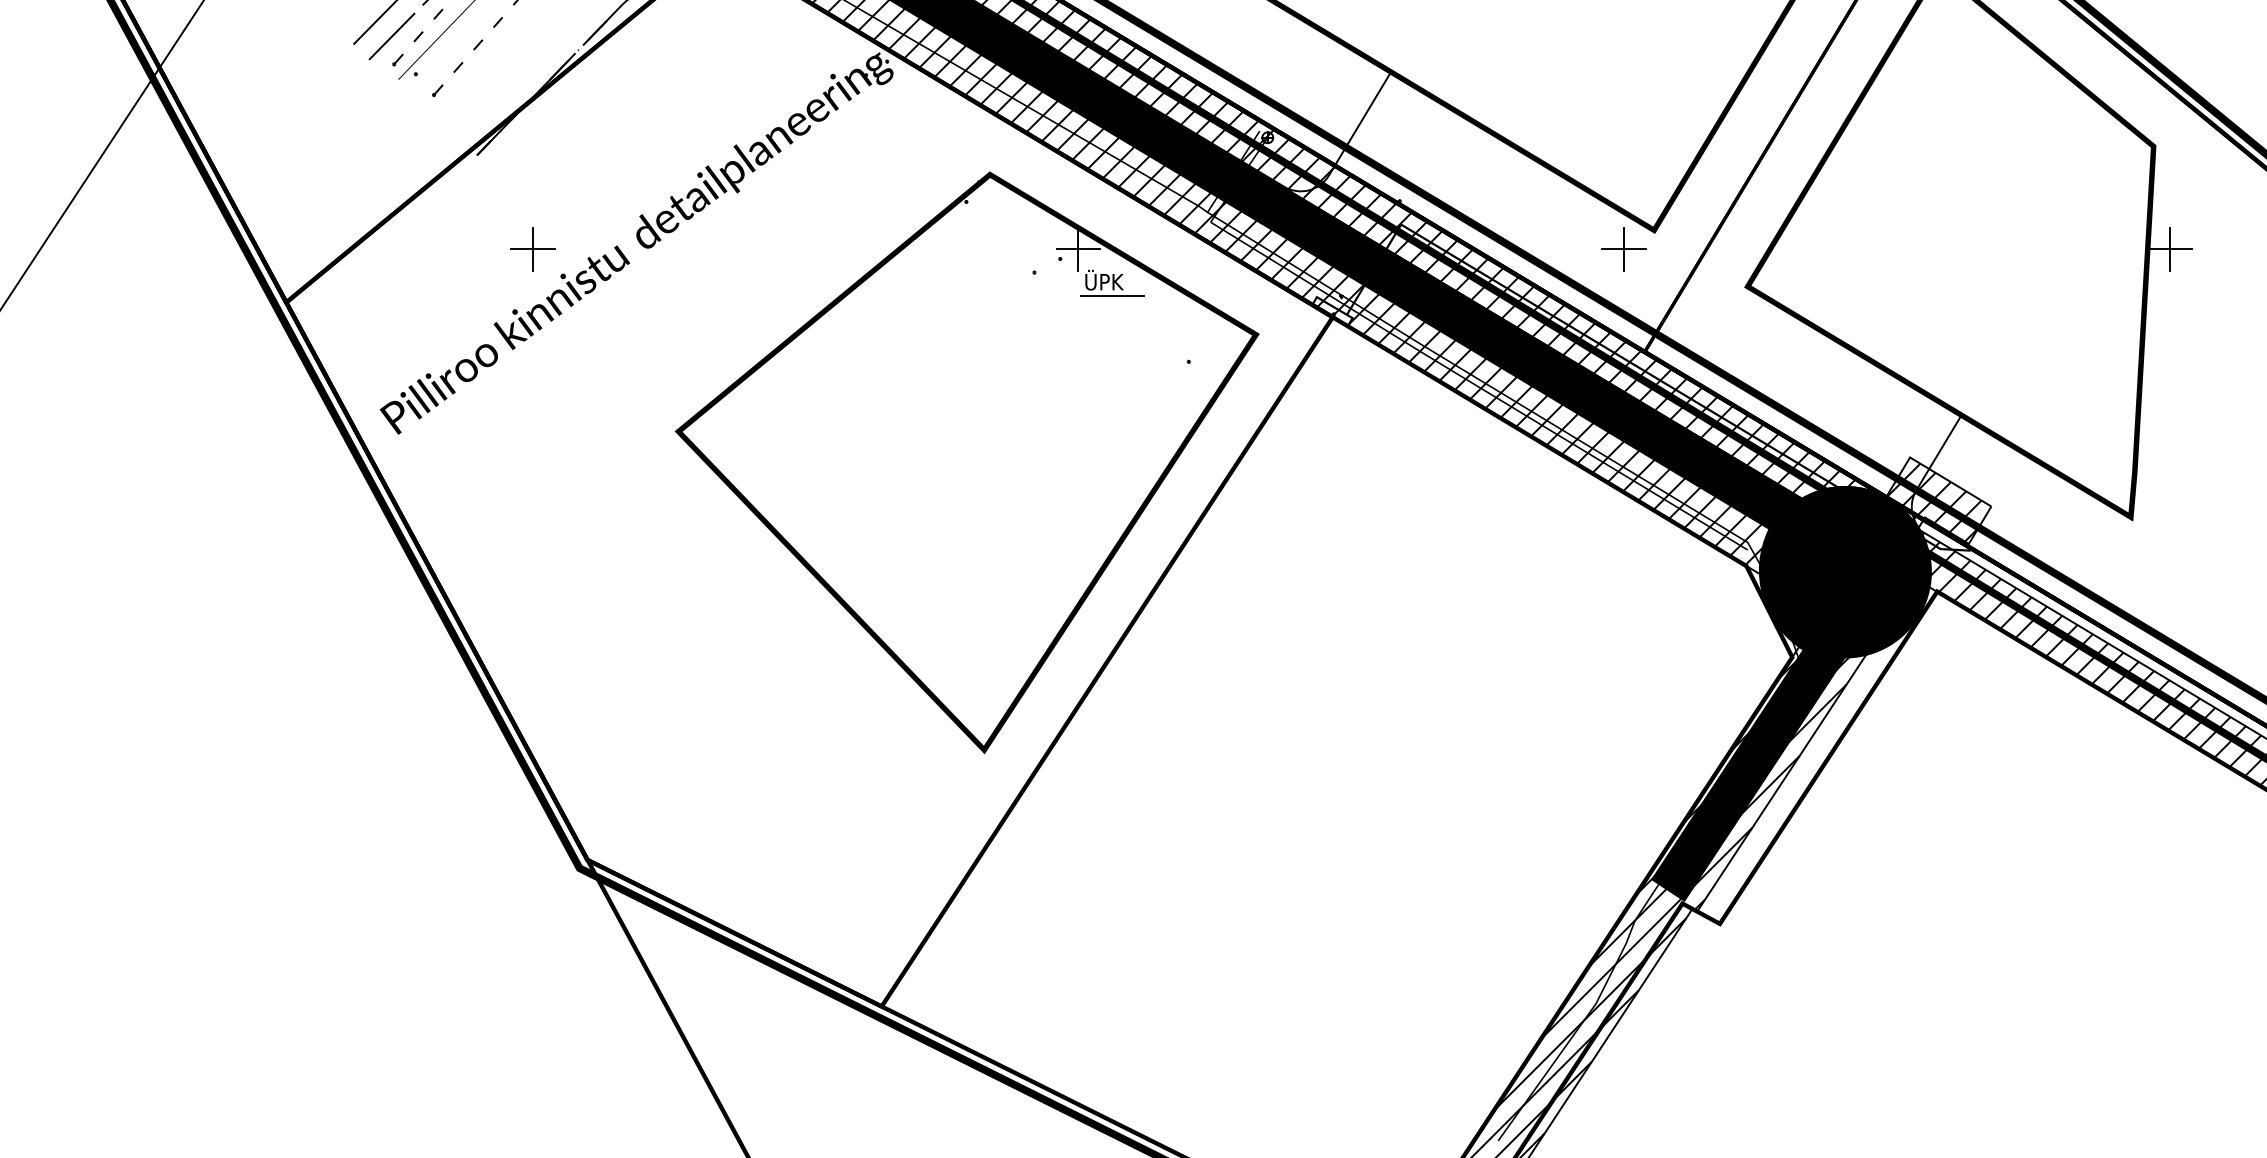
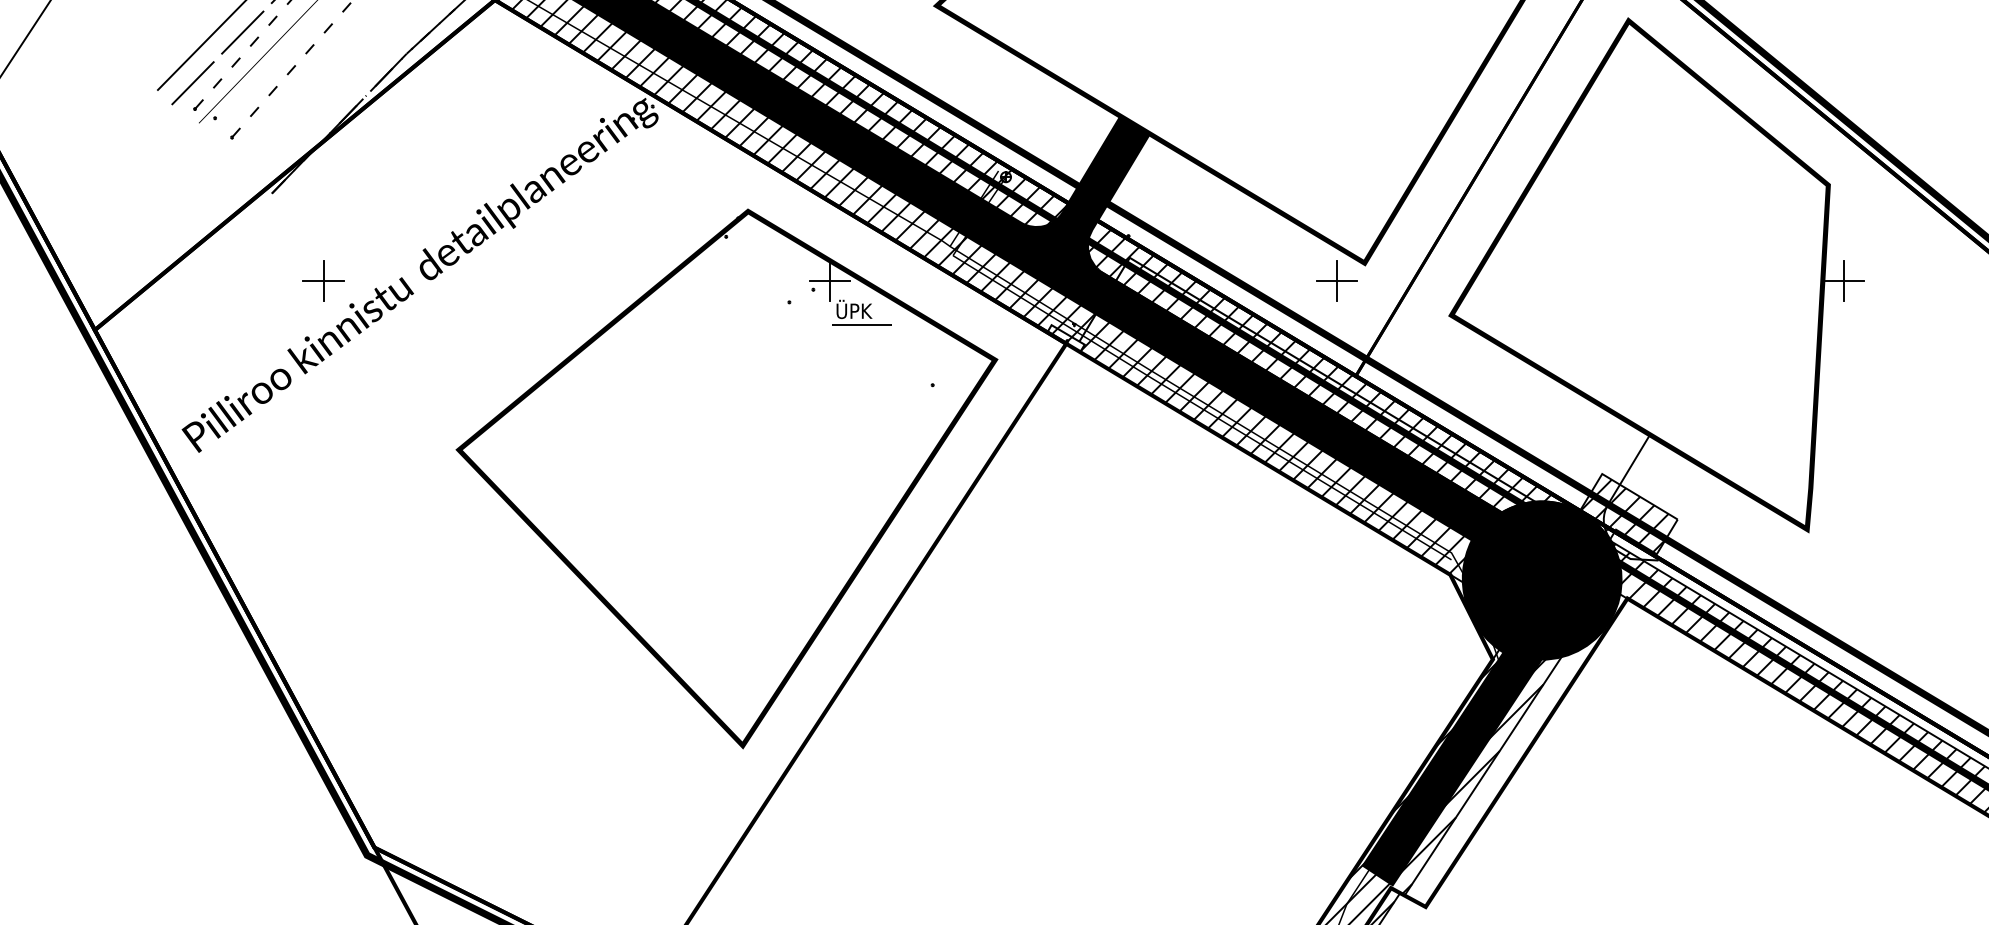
fill: (1353, 155) -> (1085, 193), added

